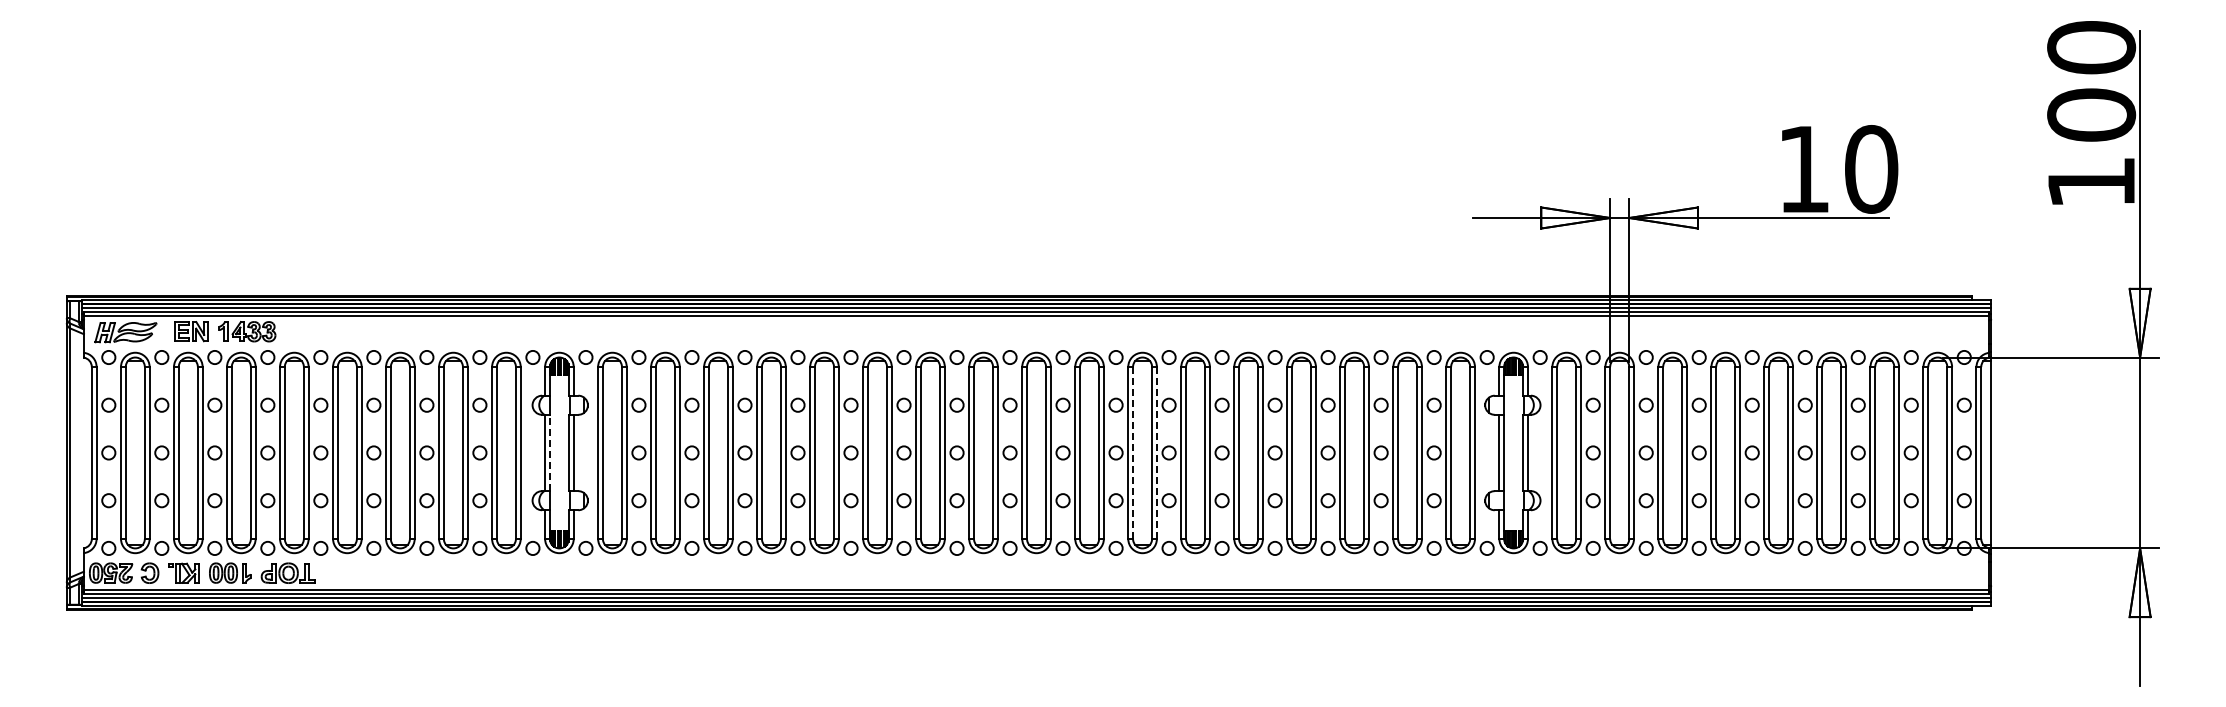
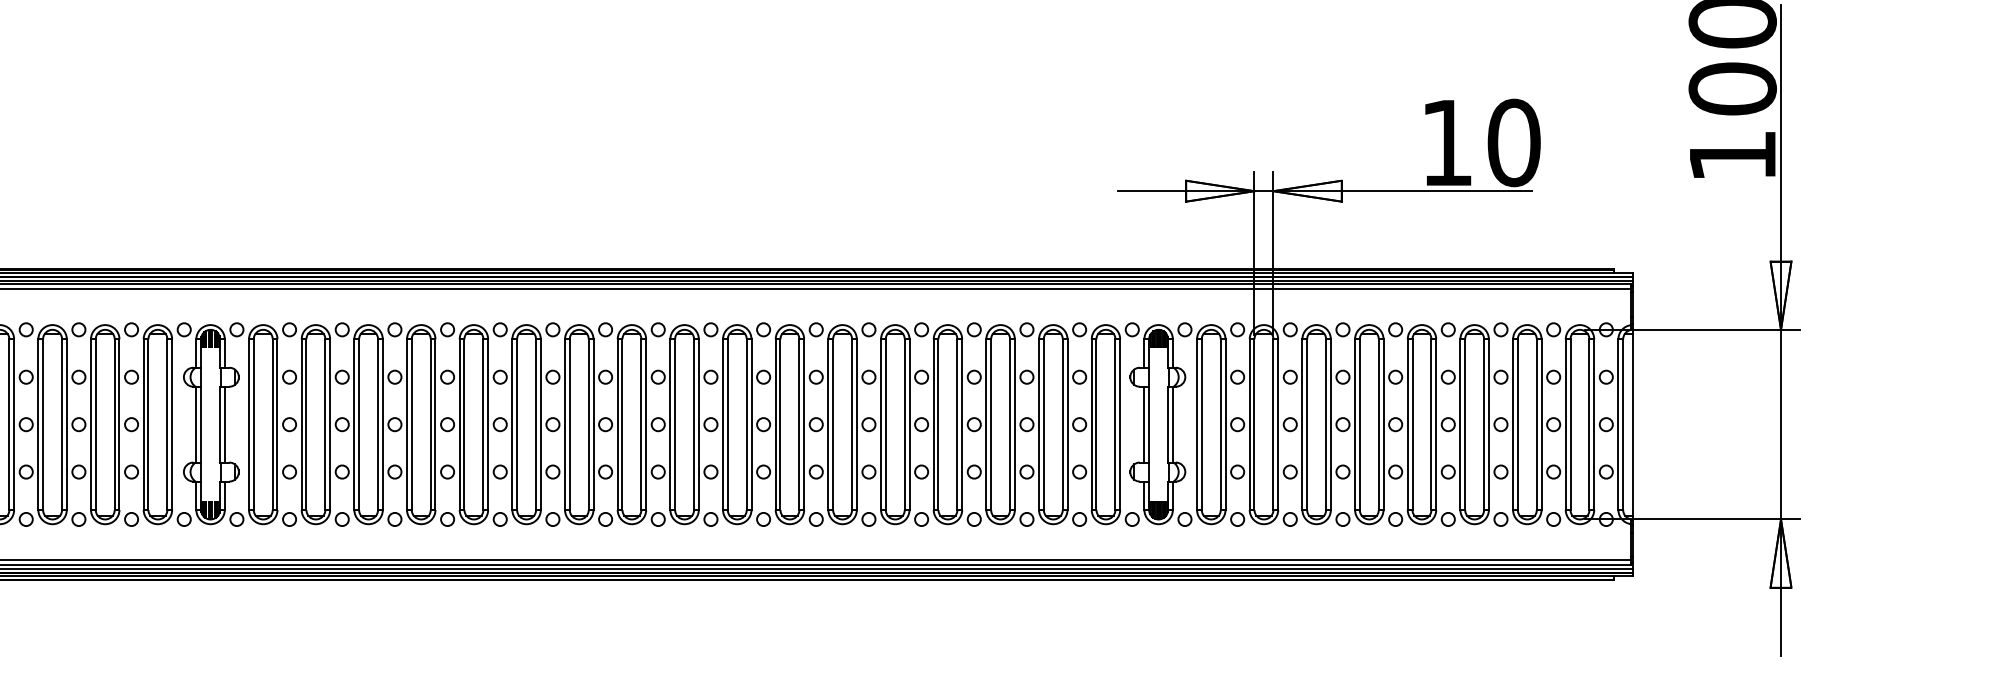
line: (549, 452) -> (200, 424), dashed -> solid
line: (1133, 452) -> (780, 424), dashed -> solid
line: (1156, 452) -> (803, 424), dashed -> solid

